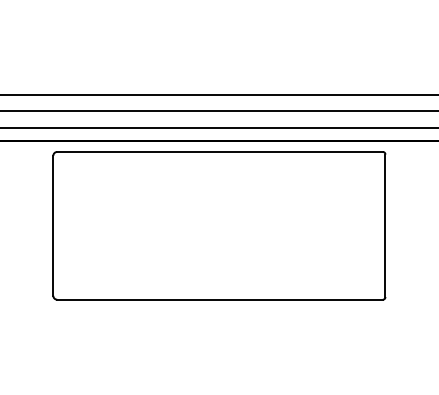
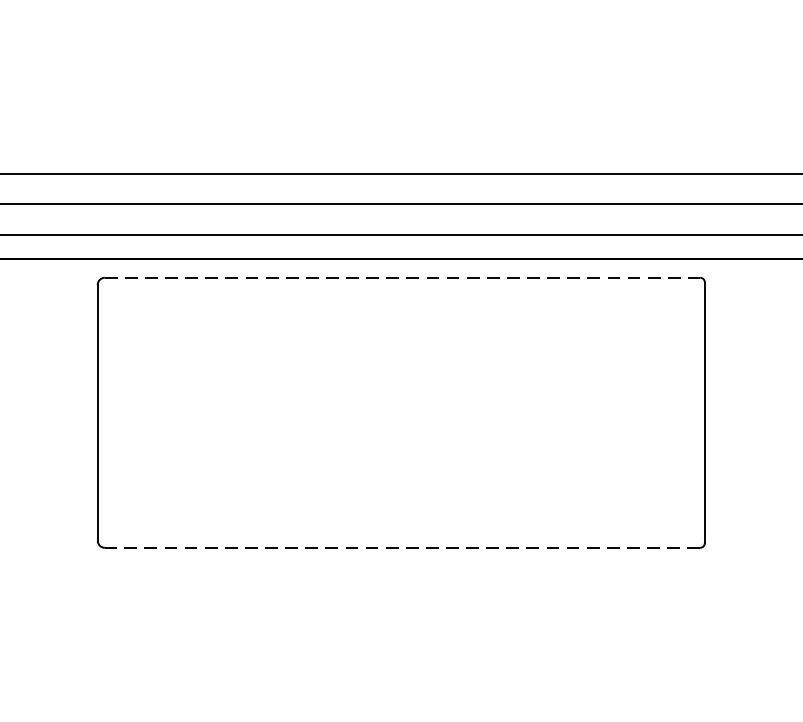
line: (220, 151) -> (403, 276), solid -> dashed
line: (220, 299) -> (403, 547), solid -> dashed

